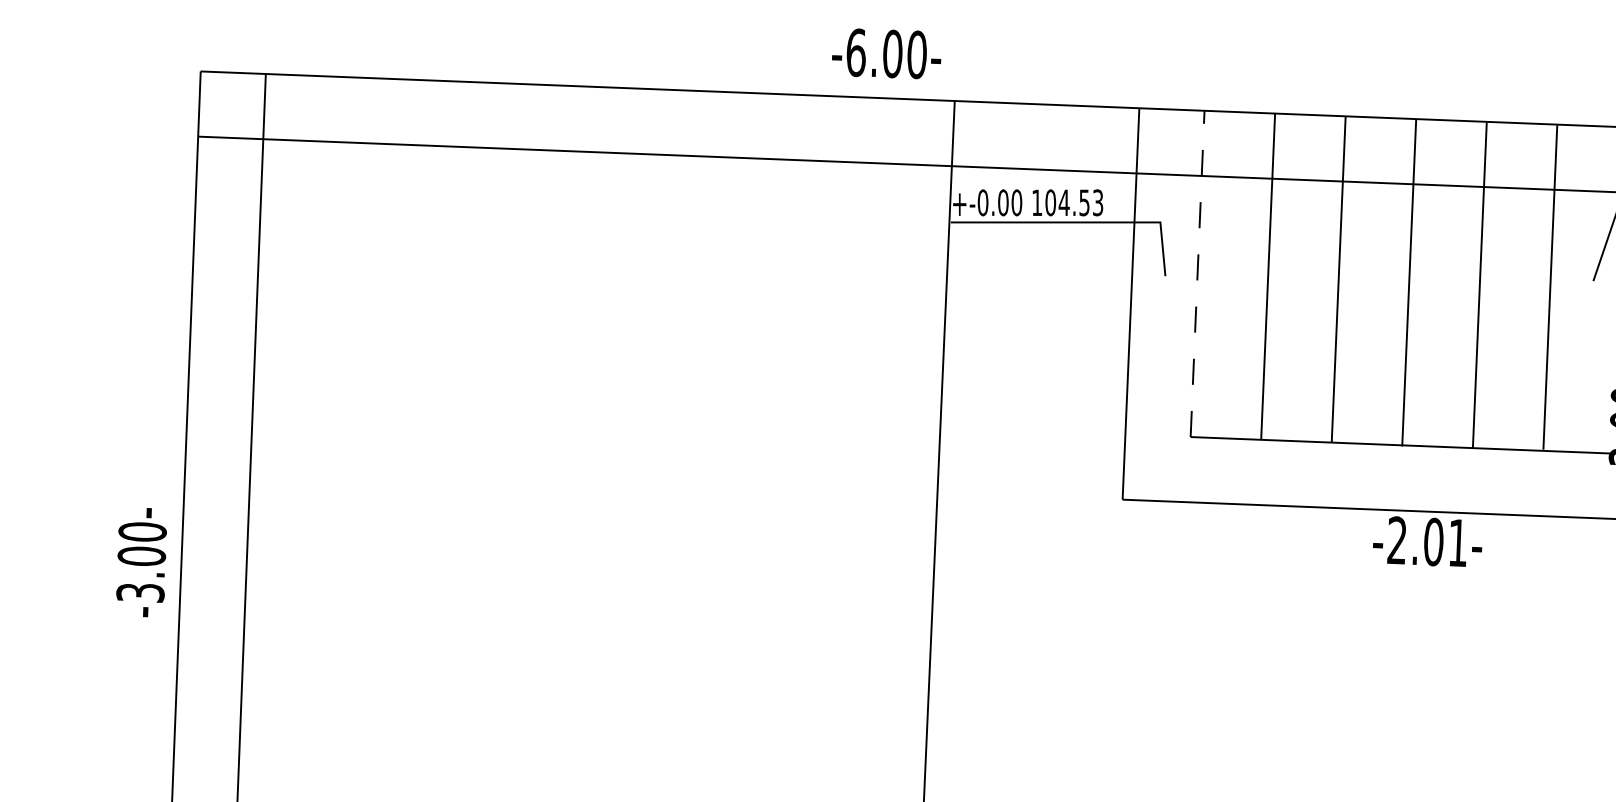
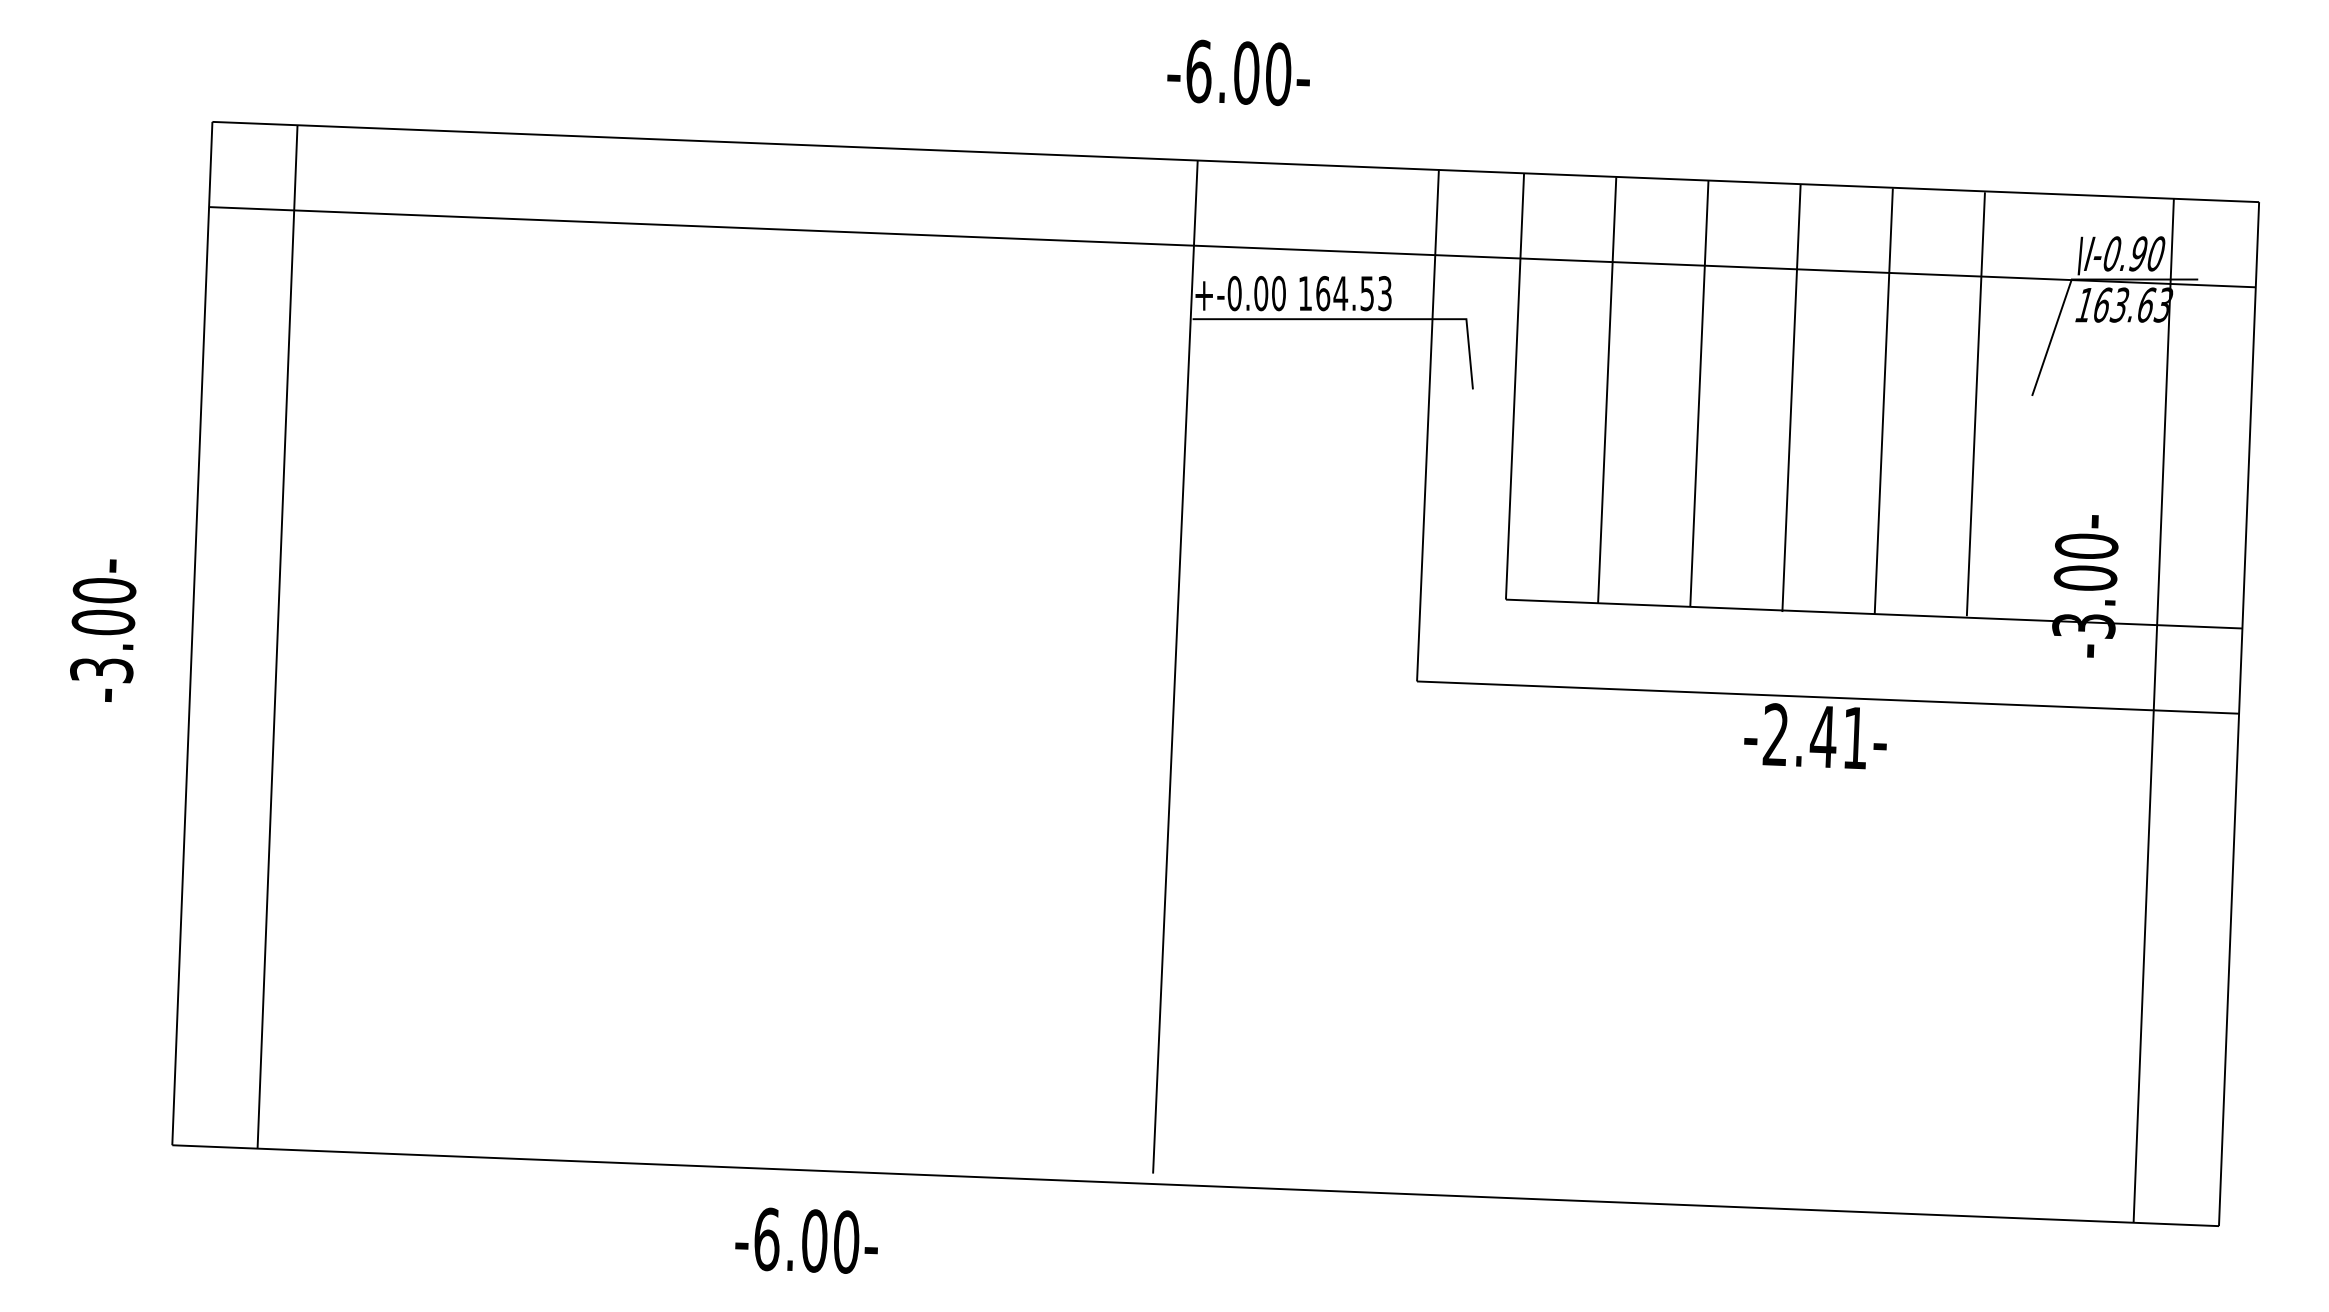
text: (886, 53) -> (1238, 72), moved
text: (1051, 202) -> (1323, 293), 104.53 -> 164.53
line: (1197, 273) -> (1515, 385), dashed -> solid
text: (1432, 541) -> (1822, 736), -2.01- -> -2.41-
text: (141, 562) -> (103, 630), moved

